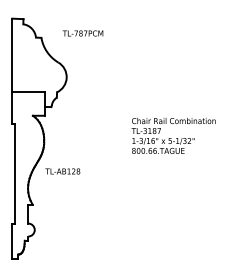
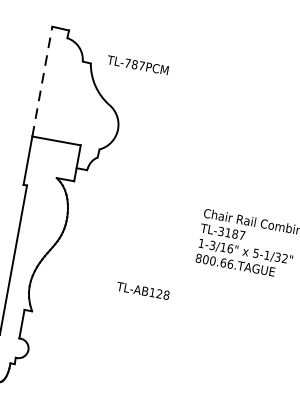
text: (82, 33) -> (137, 65), moved
line: (12, 55) -> (42, 82), solid -> dashed
text: (62, 171) -> (142, 290), moved

